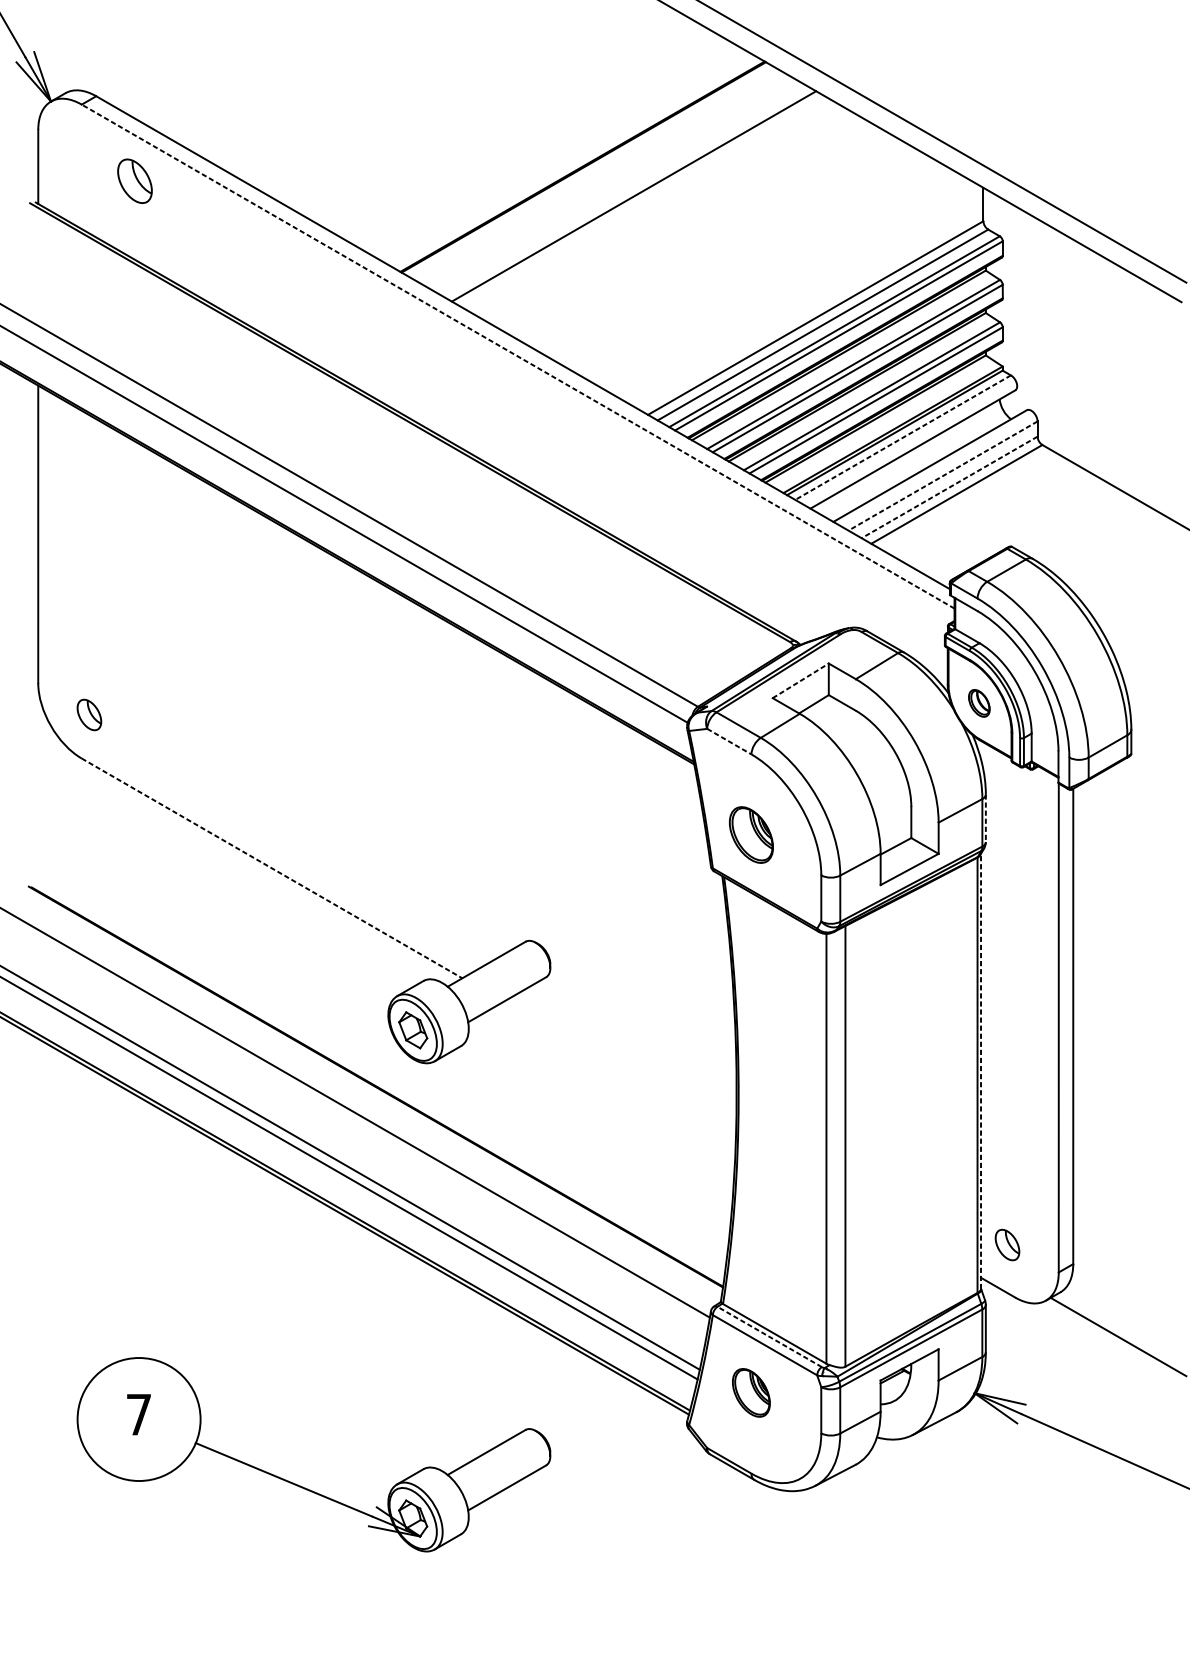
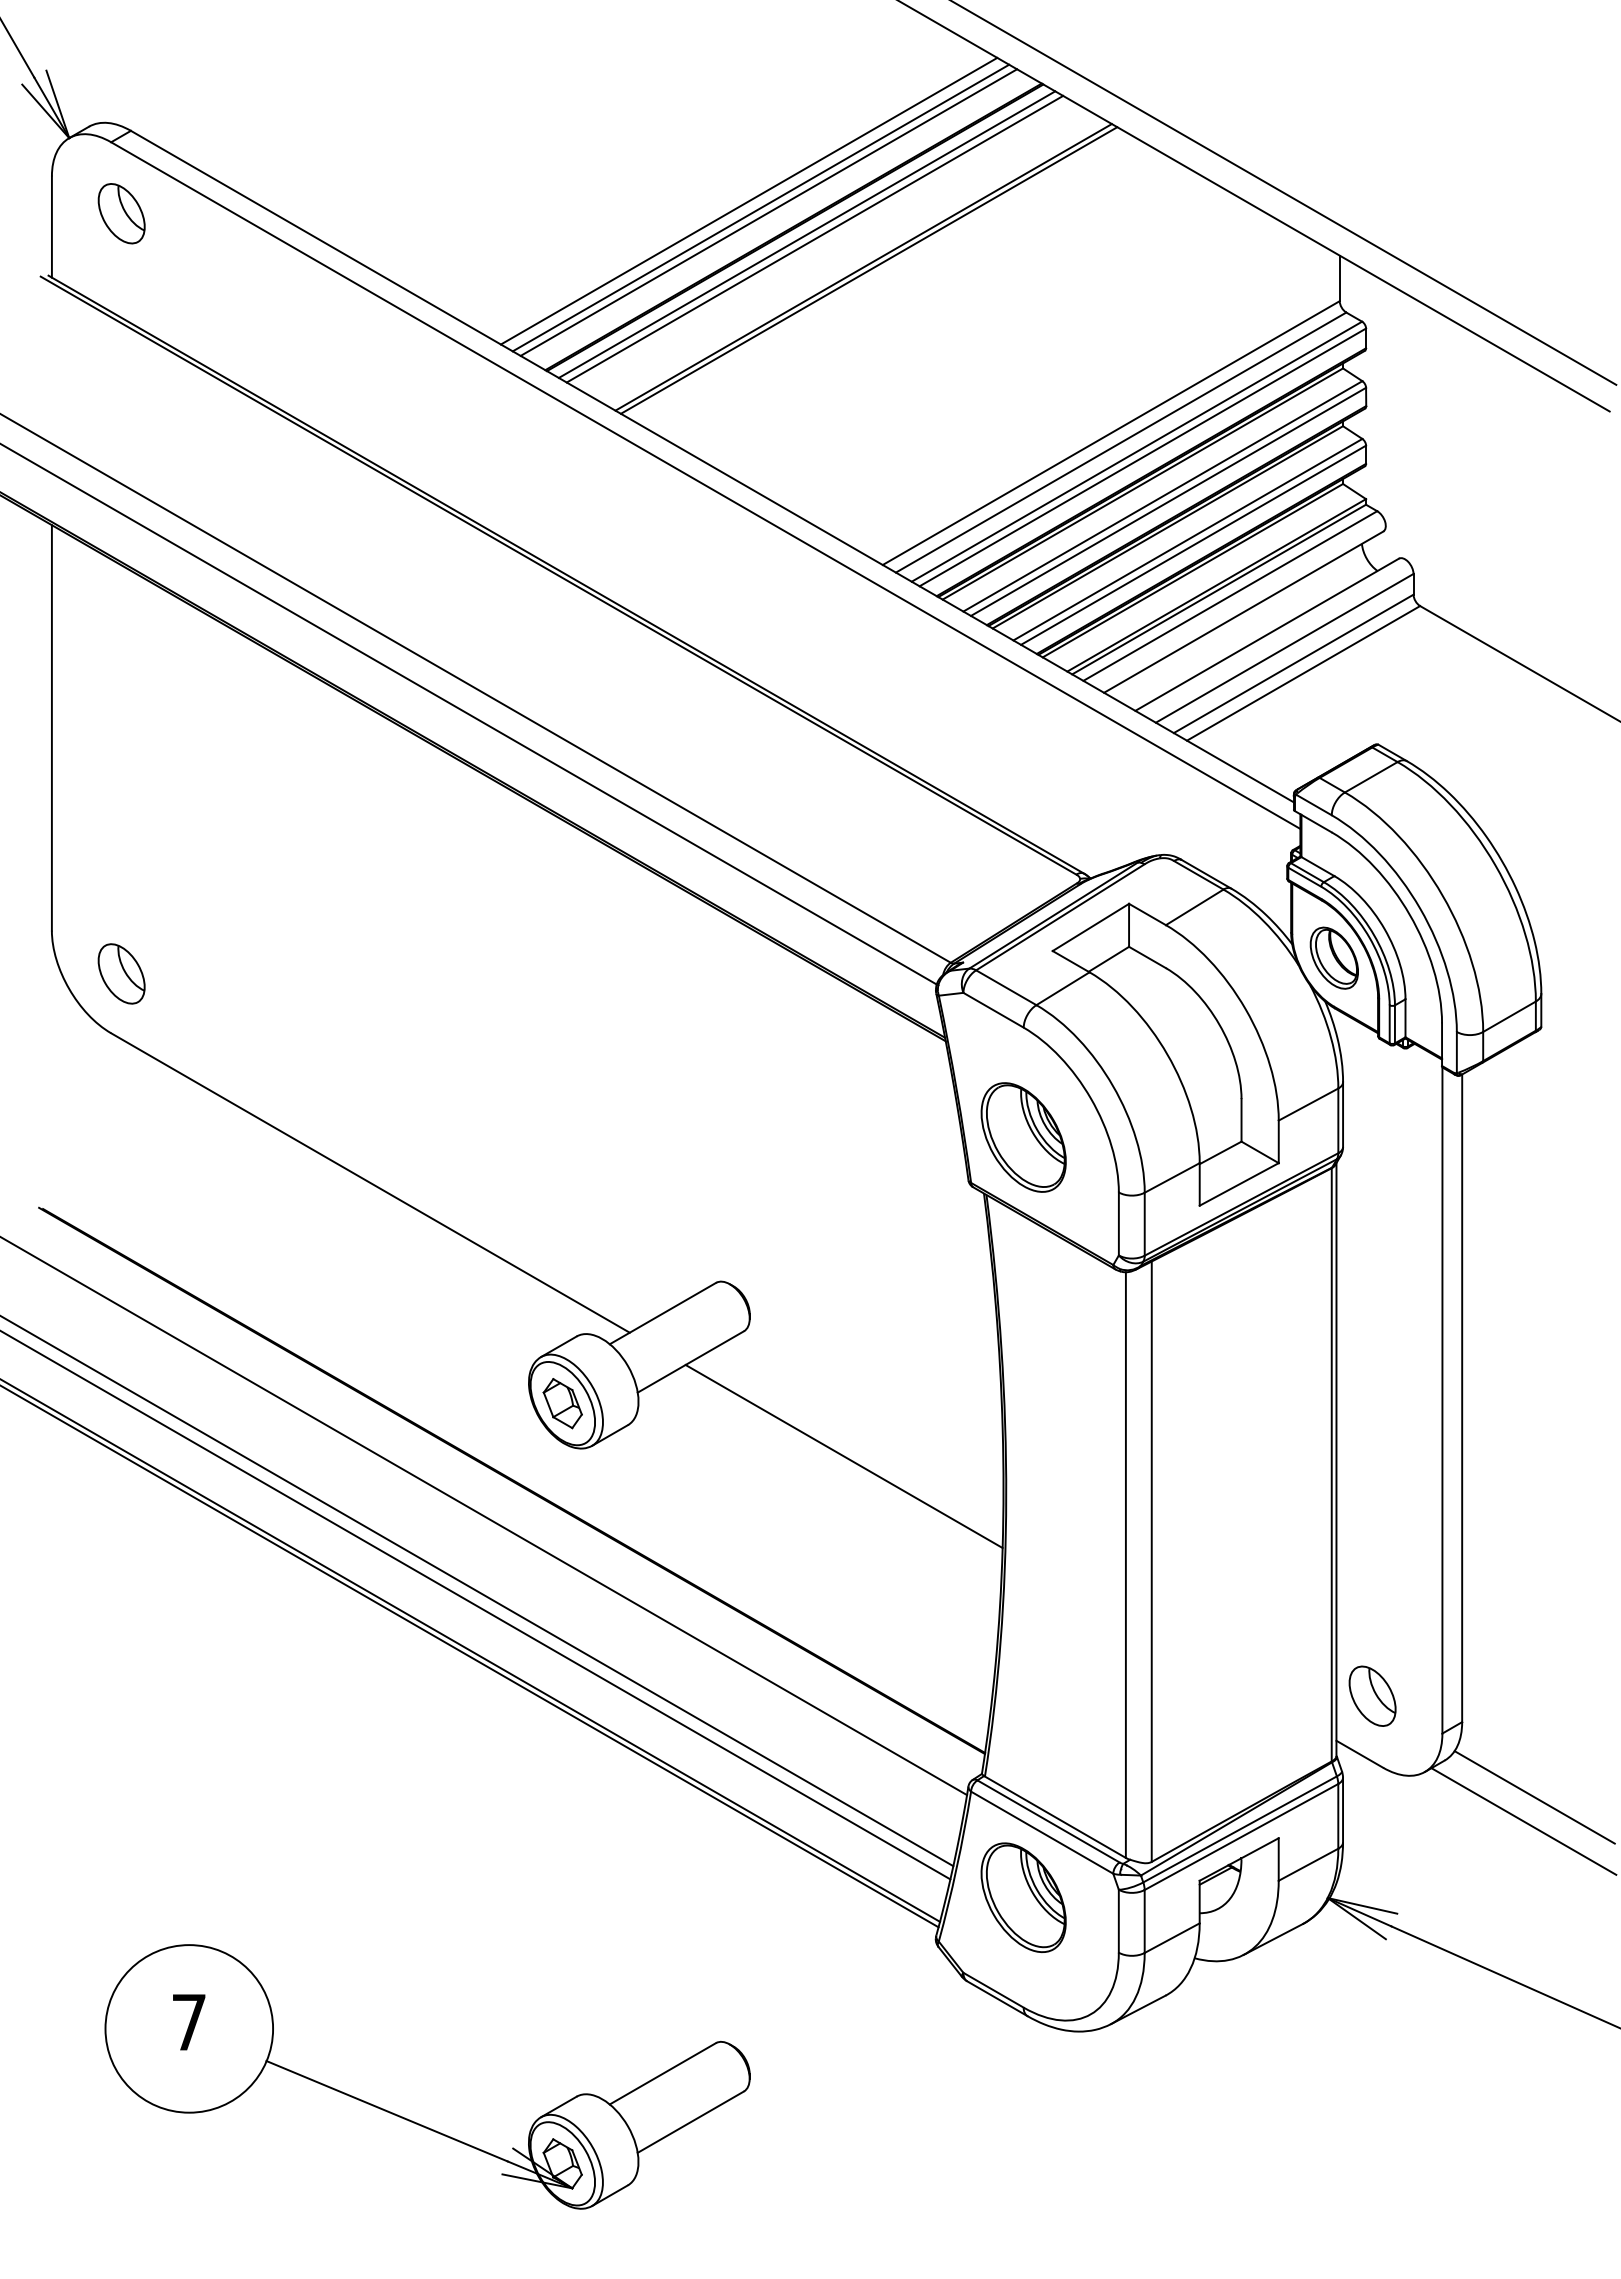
line: (549, 147) -> (748, 200), added
line: (558, 152) -> (760, 207), added
line: (564, 156) -> (768, 212), added
line: (592, 172) -> (806, 234), added
line: (597, 175) -> (814, 238), added
part: (134, 181) -> (121, 213), moved
line: (637, 198) -> (868, 270), added
line: (517, 356) -> (705, 485), dashed -> solid
line: (903, 437) -> (1230, 596), dashed -> solid
line: (942, 476) -> (1284, 648), dashed -> solid
line: (949, 487) -> (1293, 664), dashed -> solid
line: (800, 680) -> (1090, 927), dashed -> solid
part: (978, 702) -> (1333, 957), size x1.67
part: (89, 714) -> (121, 973), size x1.43
line: (729, 741) -> (993, 1010), dashed -> solid
line: (986, 818) -> (1343, 1115), dashed -> solid
part: (751, 835) -> (1023, 1137), size x1.43
line: (272, 868) -> (370, 1183), dashed -> solid
line: (619, 1069) -> (843, 1456), added
line: (981, 1071) -> (1336, 1459), dashed -> solid
part: (1007, 1244) -> (1372, 1695), size x1.43
line: (1126, 1319) -> (1534, 1797), added
line: (769, 1337) -> (1048, 1821), dashed -> solid
part: (751, 1392) -> (1023, 1897), size x1.67
part: (302, 1486) -> (412, 2120), moved

